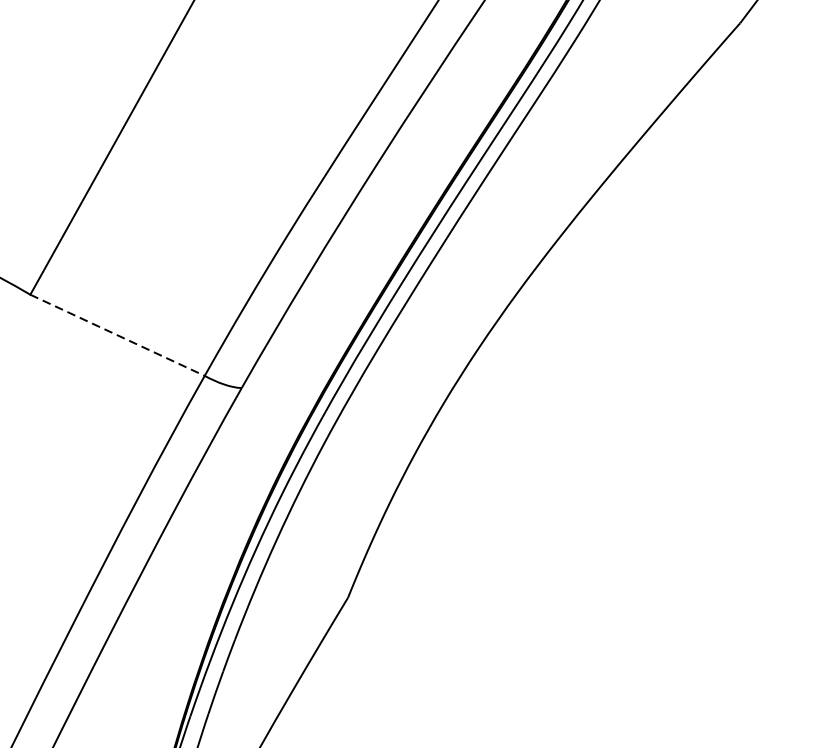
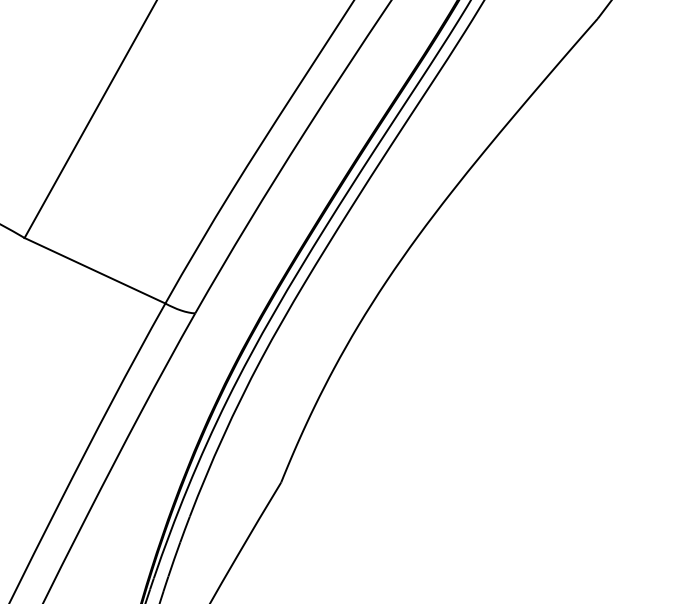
line: (118, 334) -> (95, 270), dashed -> solid

